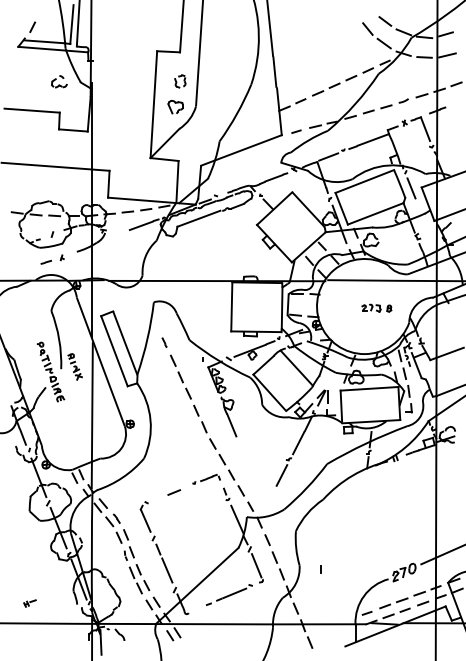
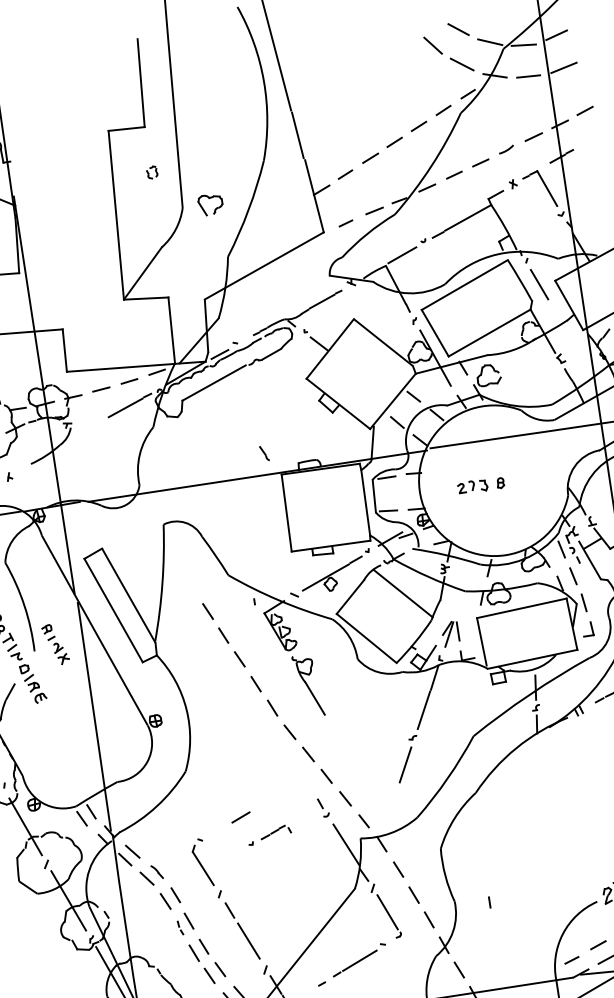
part: (180, 81) -> (152, 172), size x0.6
part: (175, 106) -> (210, 203), moved
part: (376, 307) -> (480, 484), moved
part: (164, 342) -> (264, 453), moved
part: (206, 479) -> (269, 835), moved

